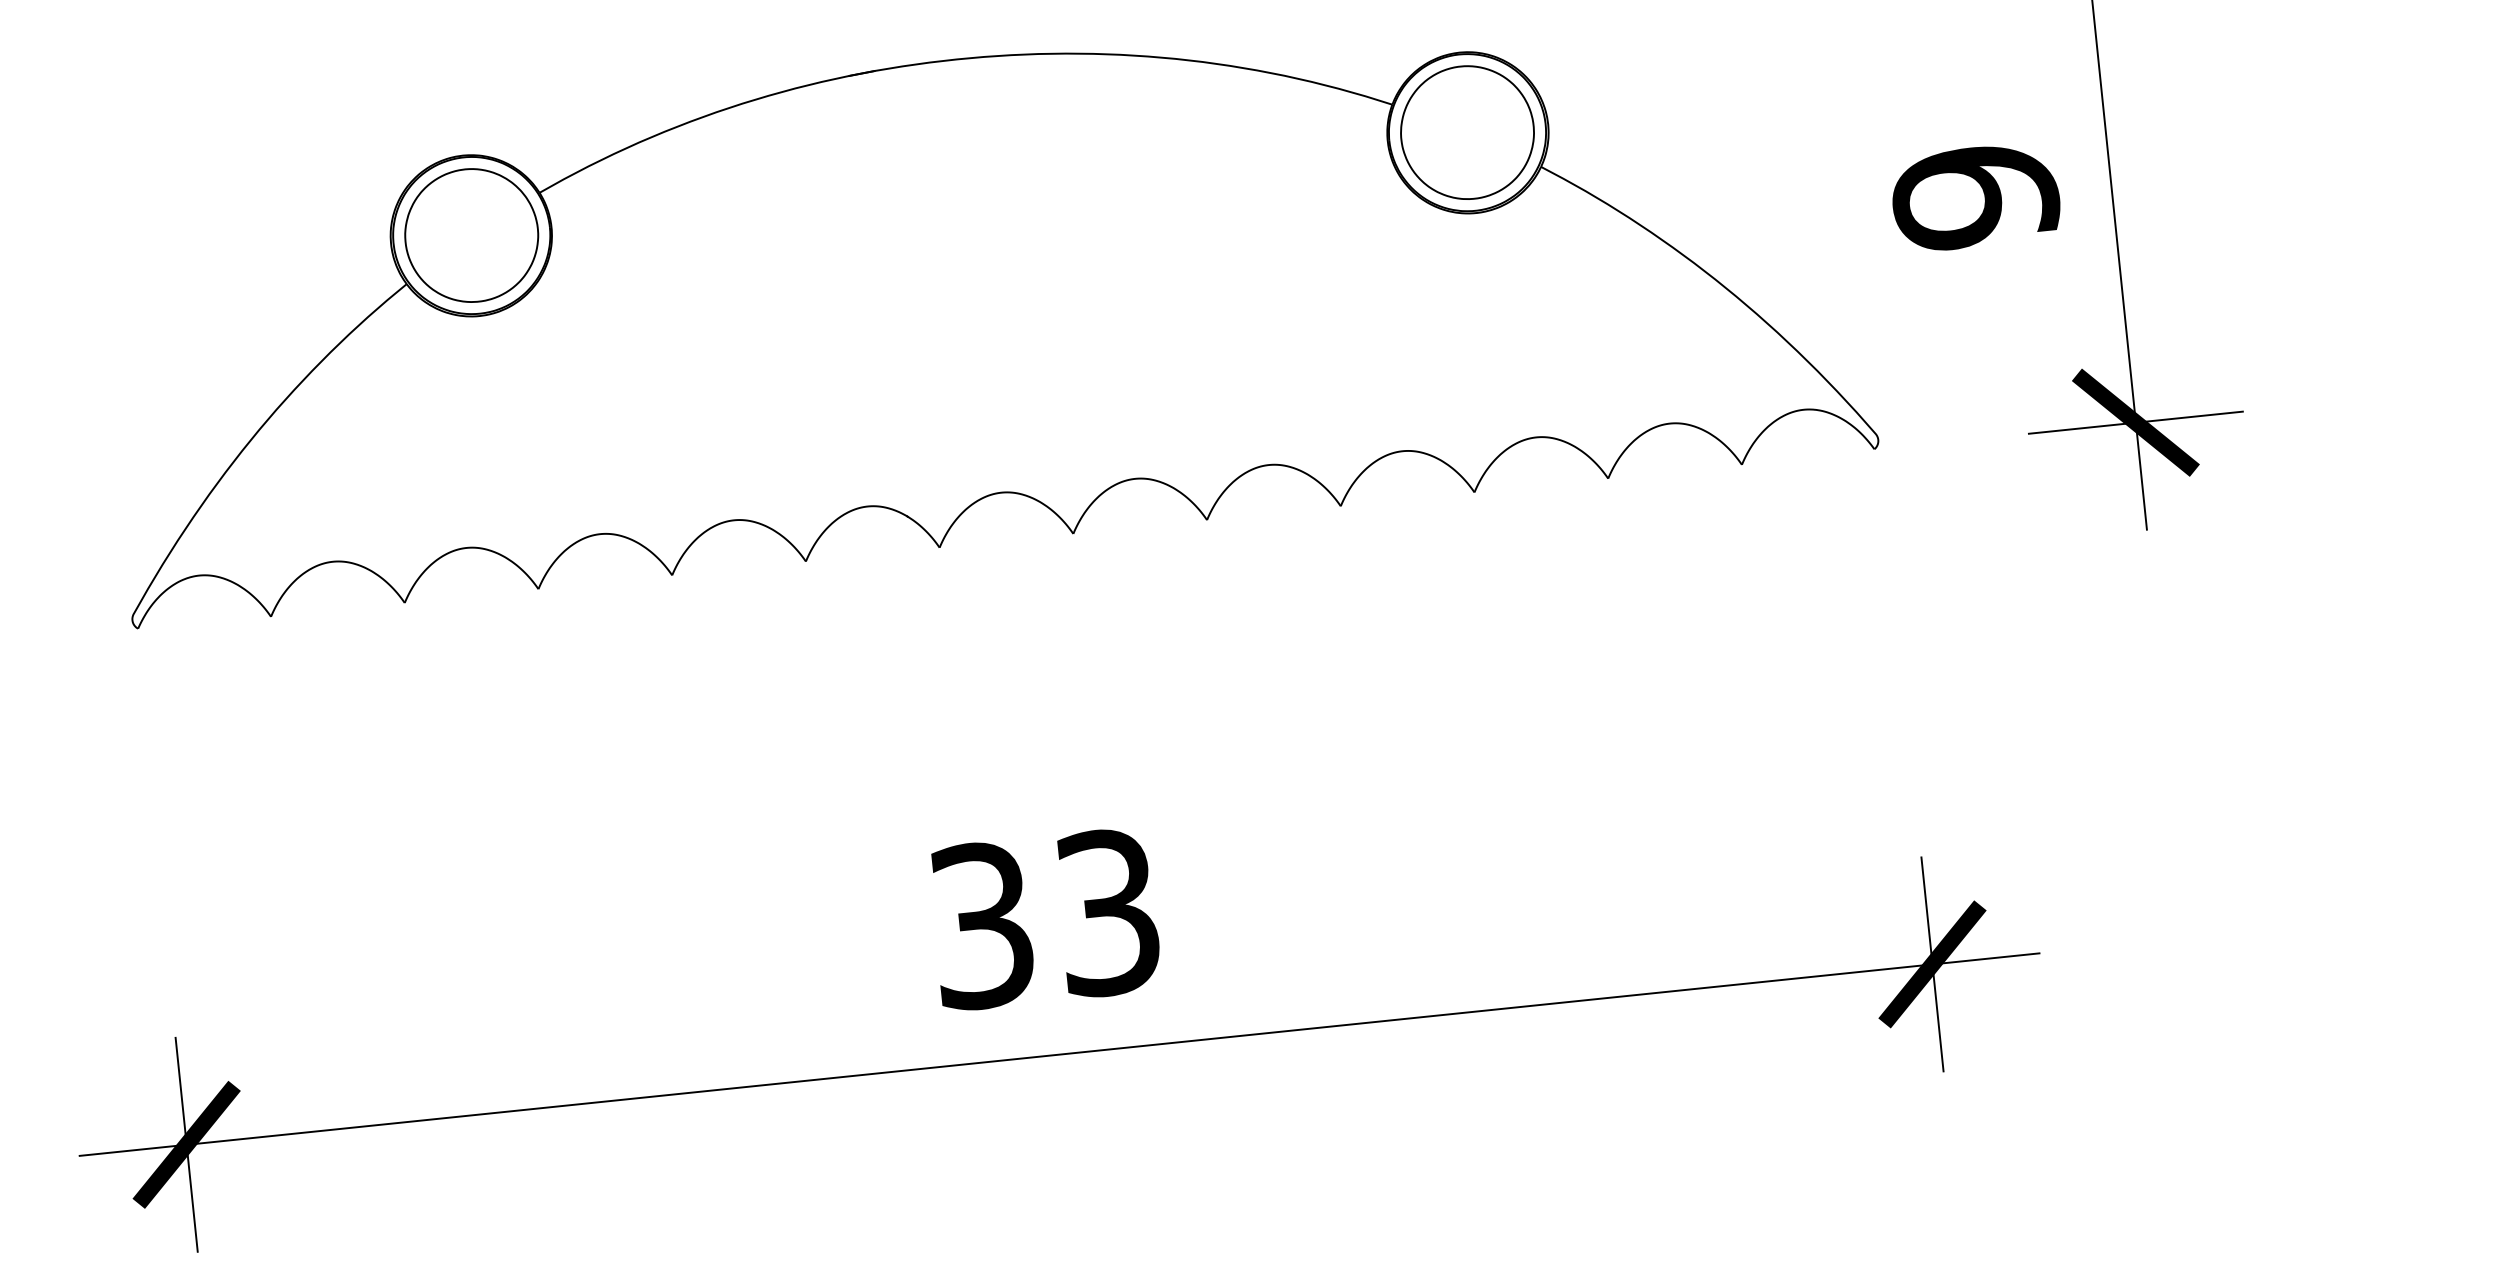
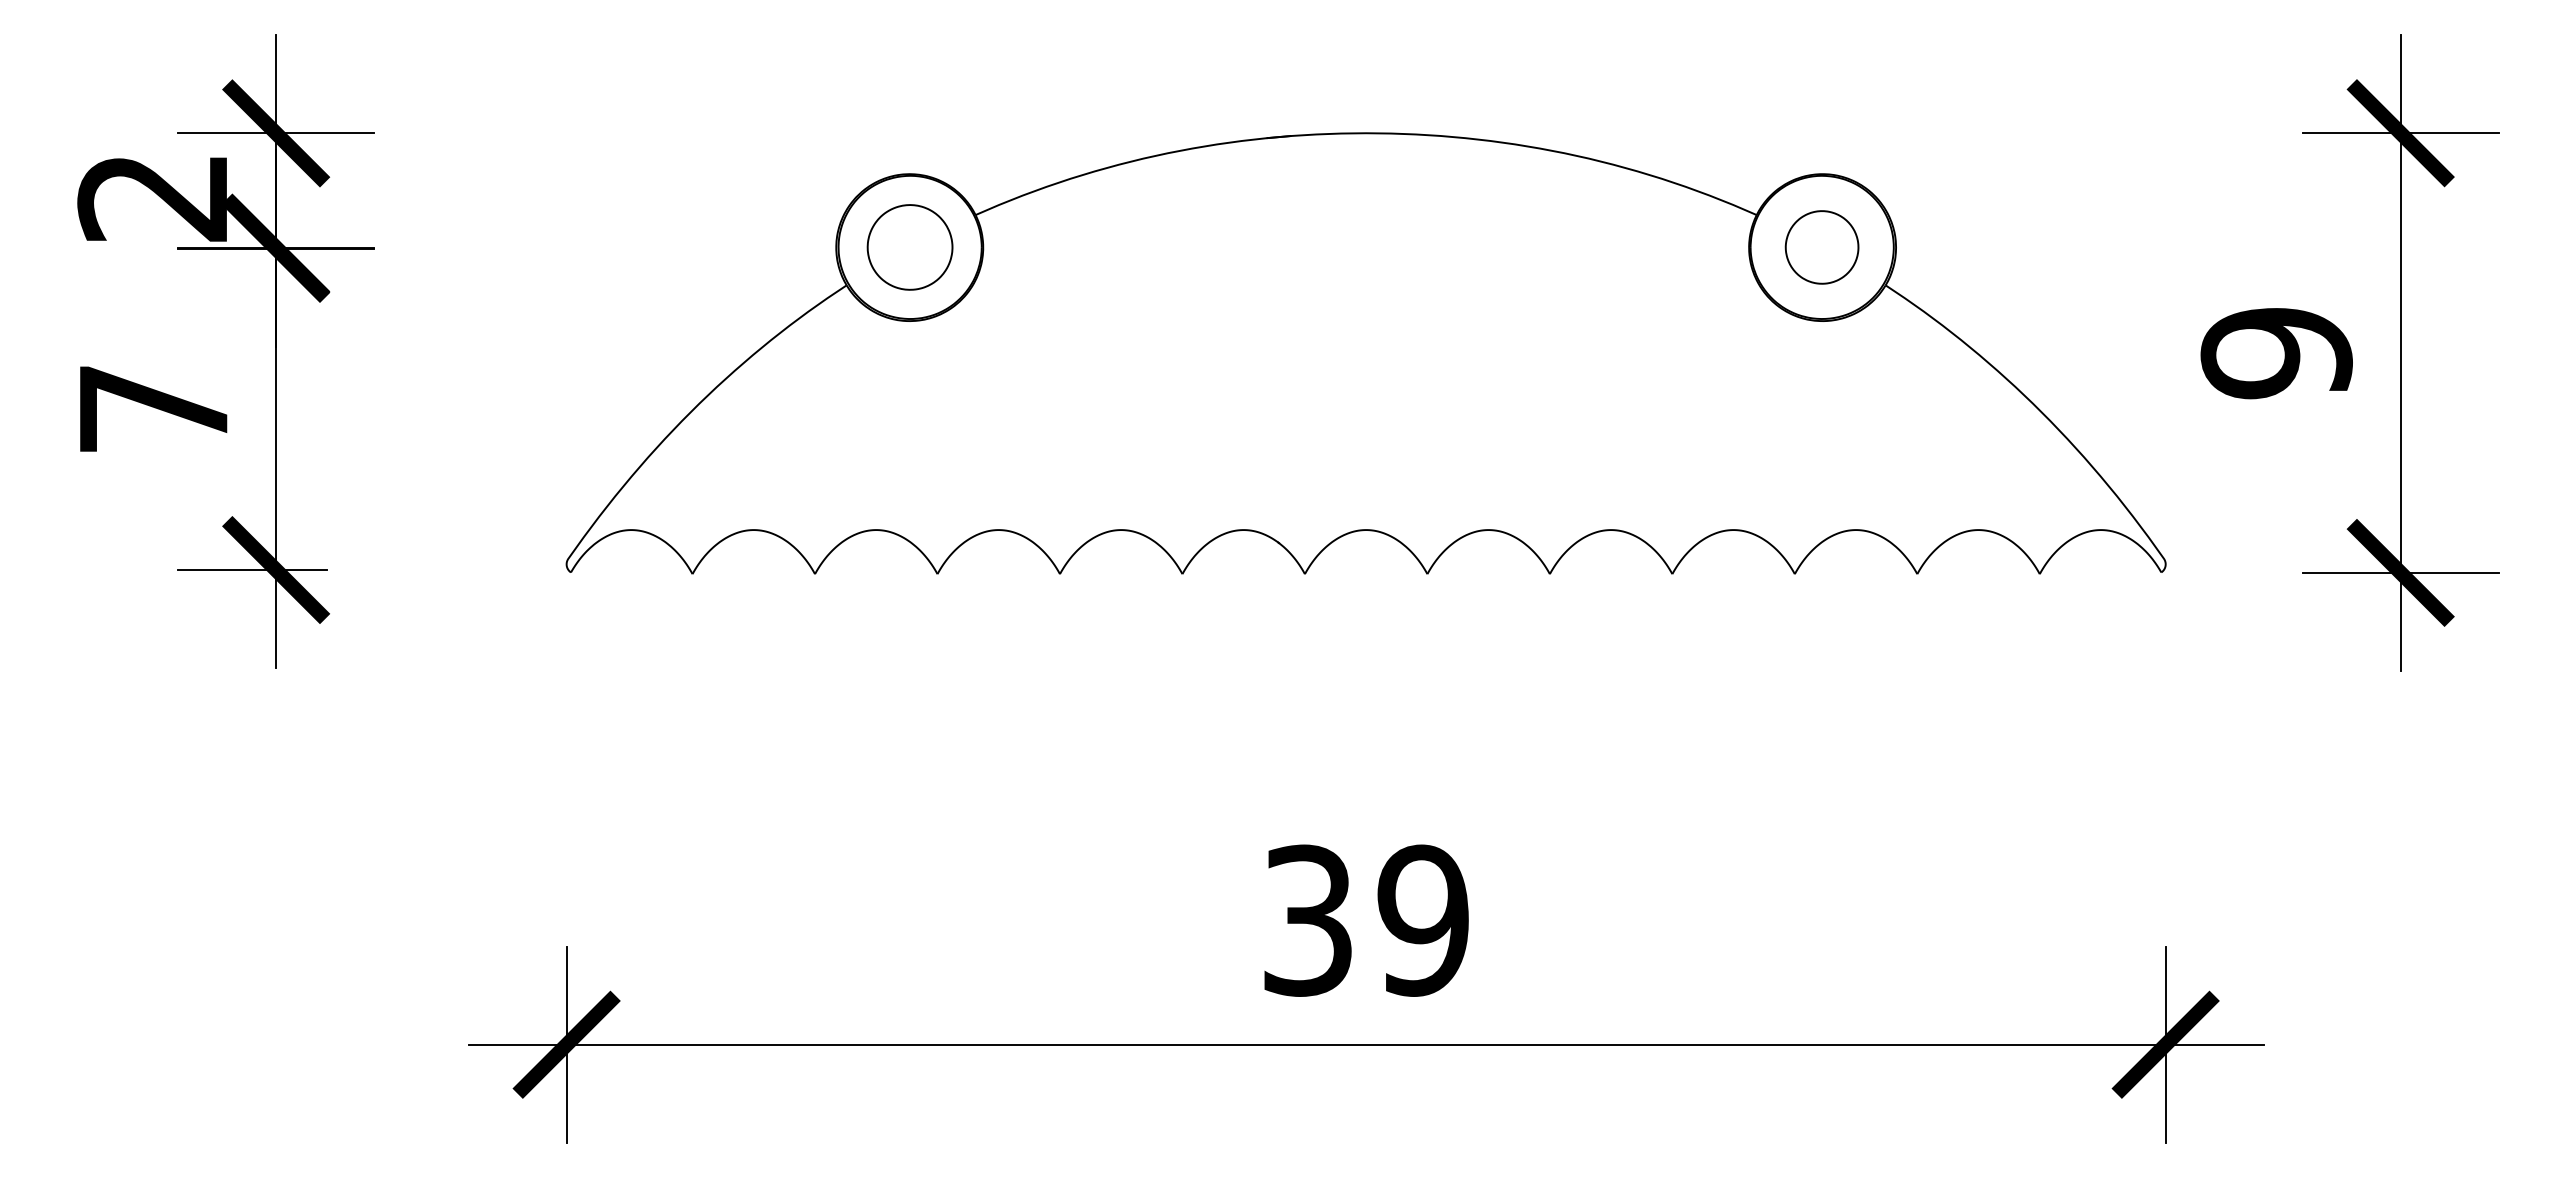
part: (1466, 132) -> (1821, 247), size x0.6
part: (471, 235) -> (909, 247), size x0.7
text: (1107, 912) -> (1422, 920), 33 -> 39

